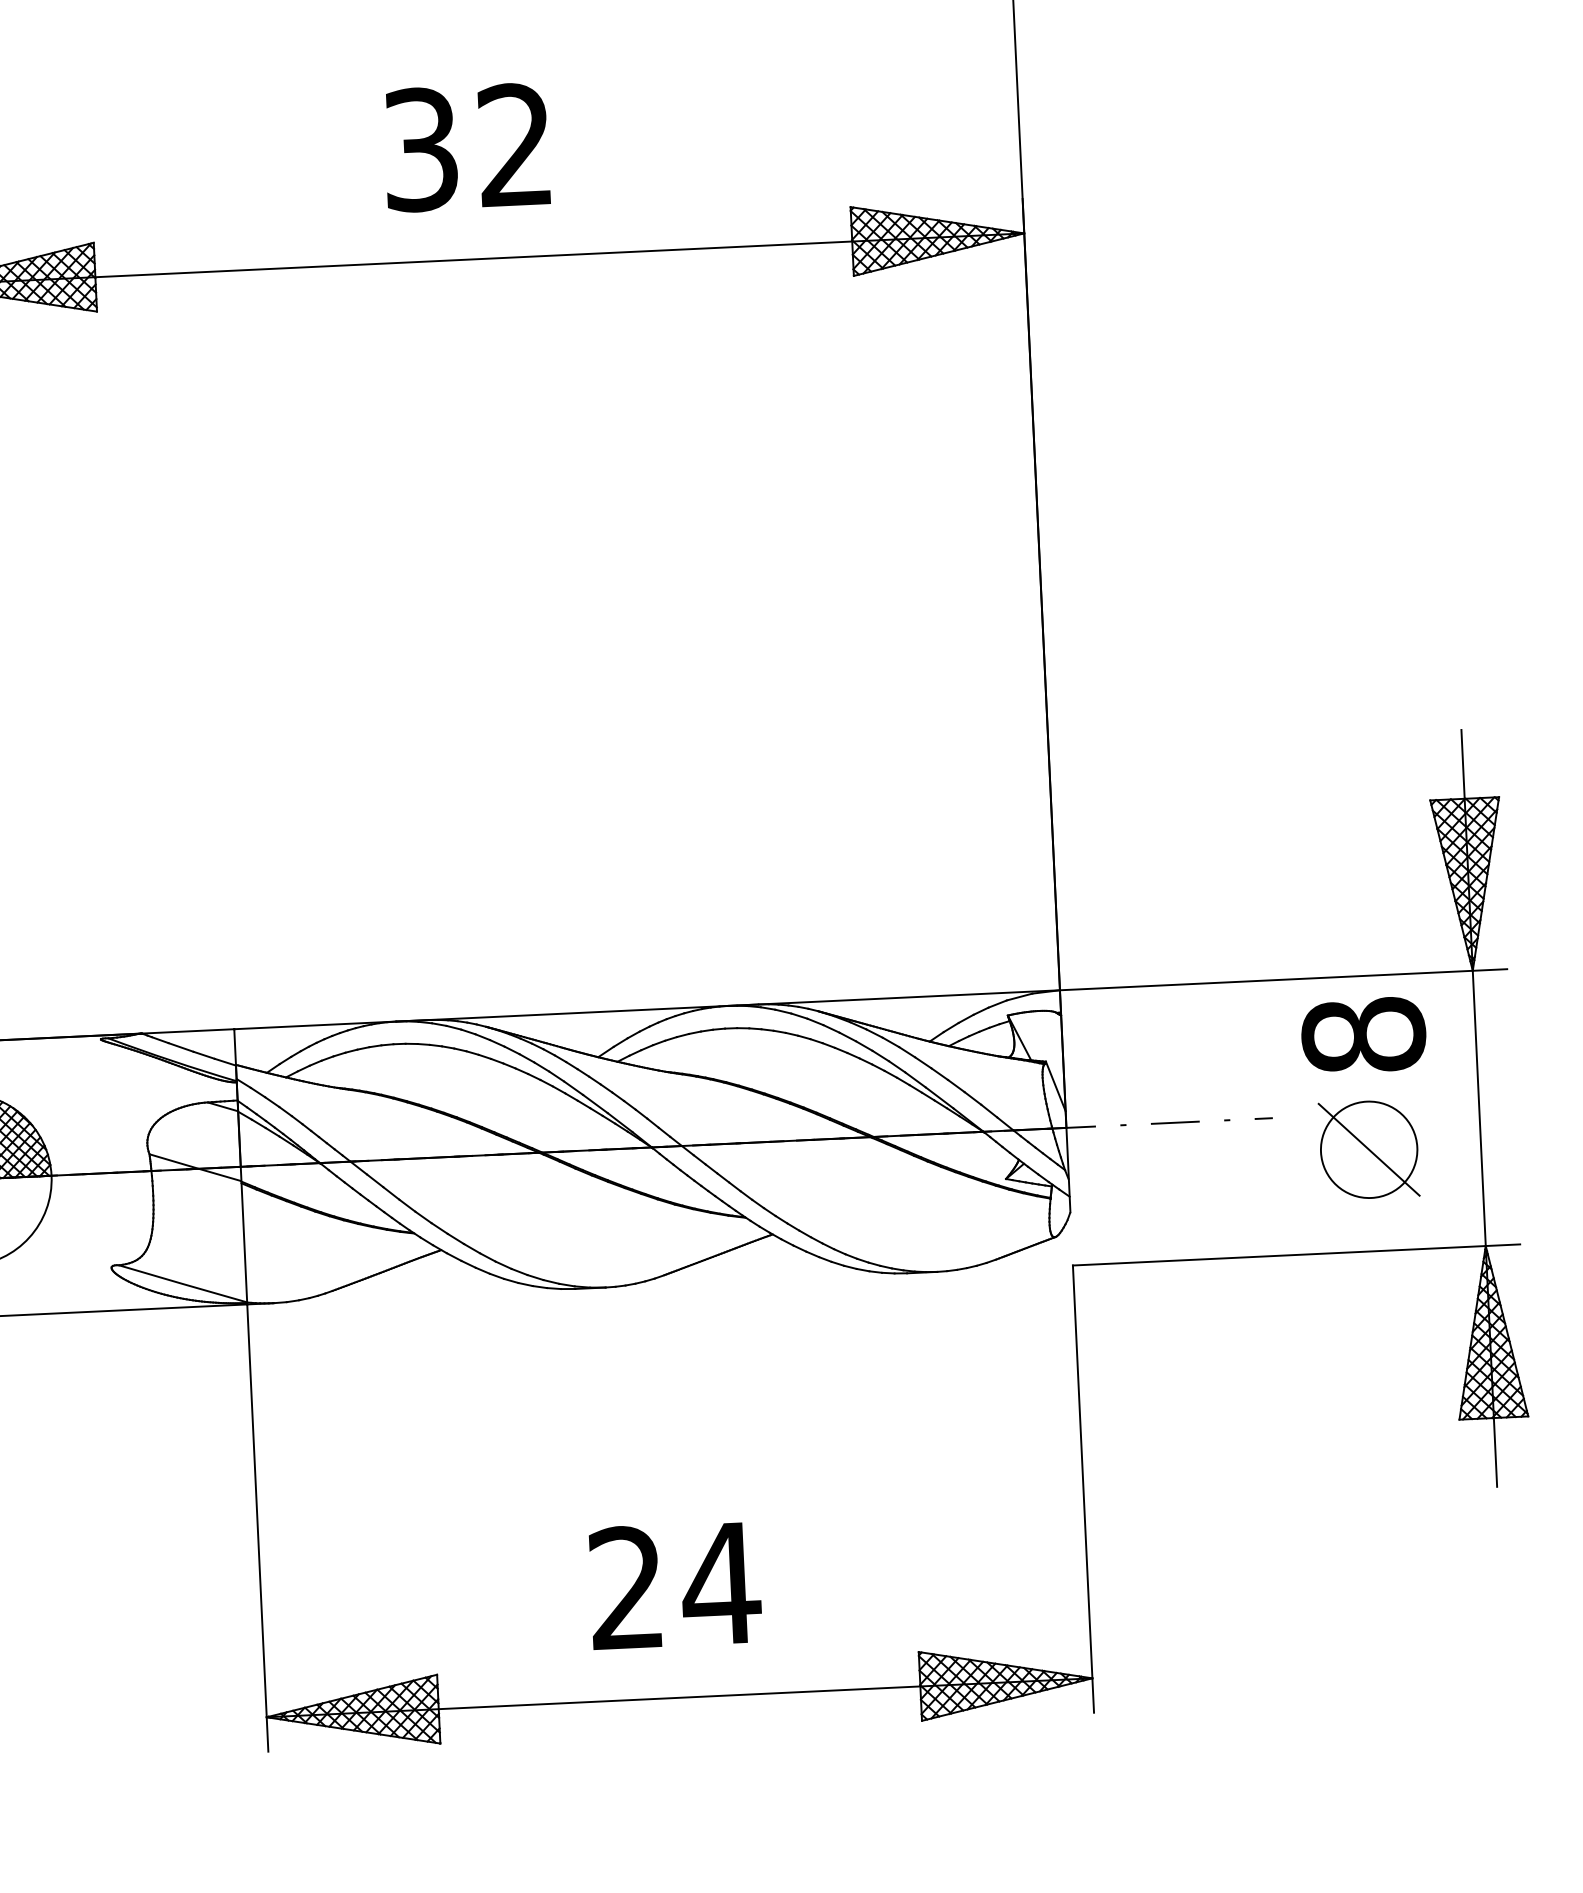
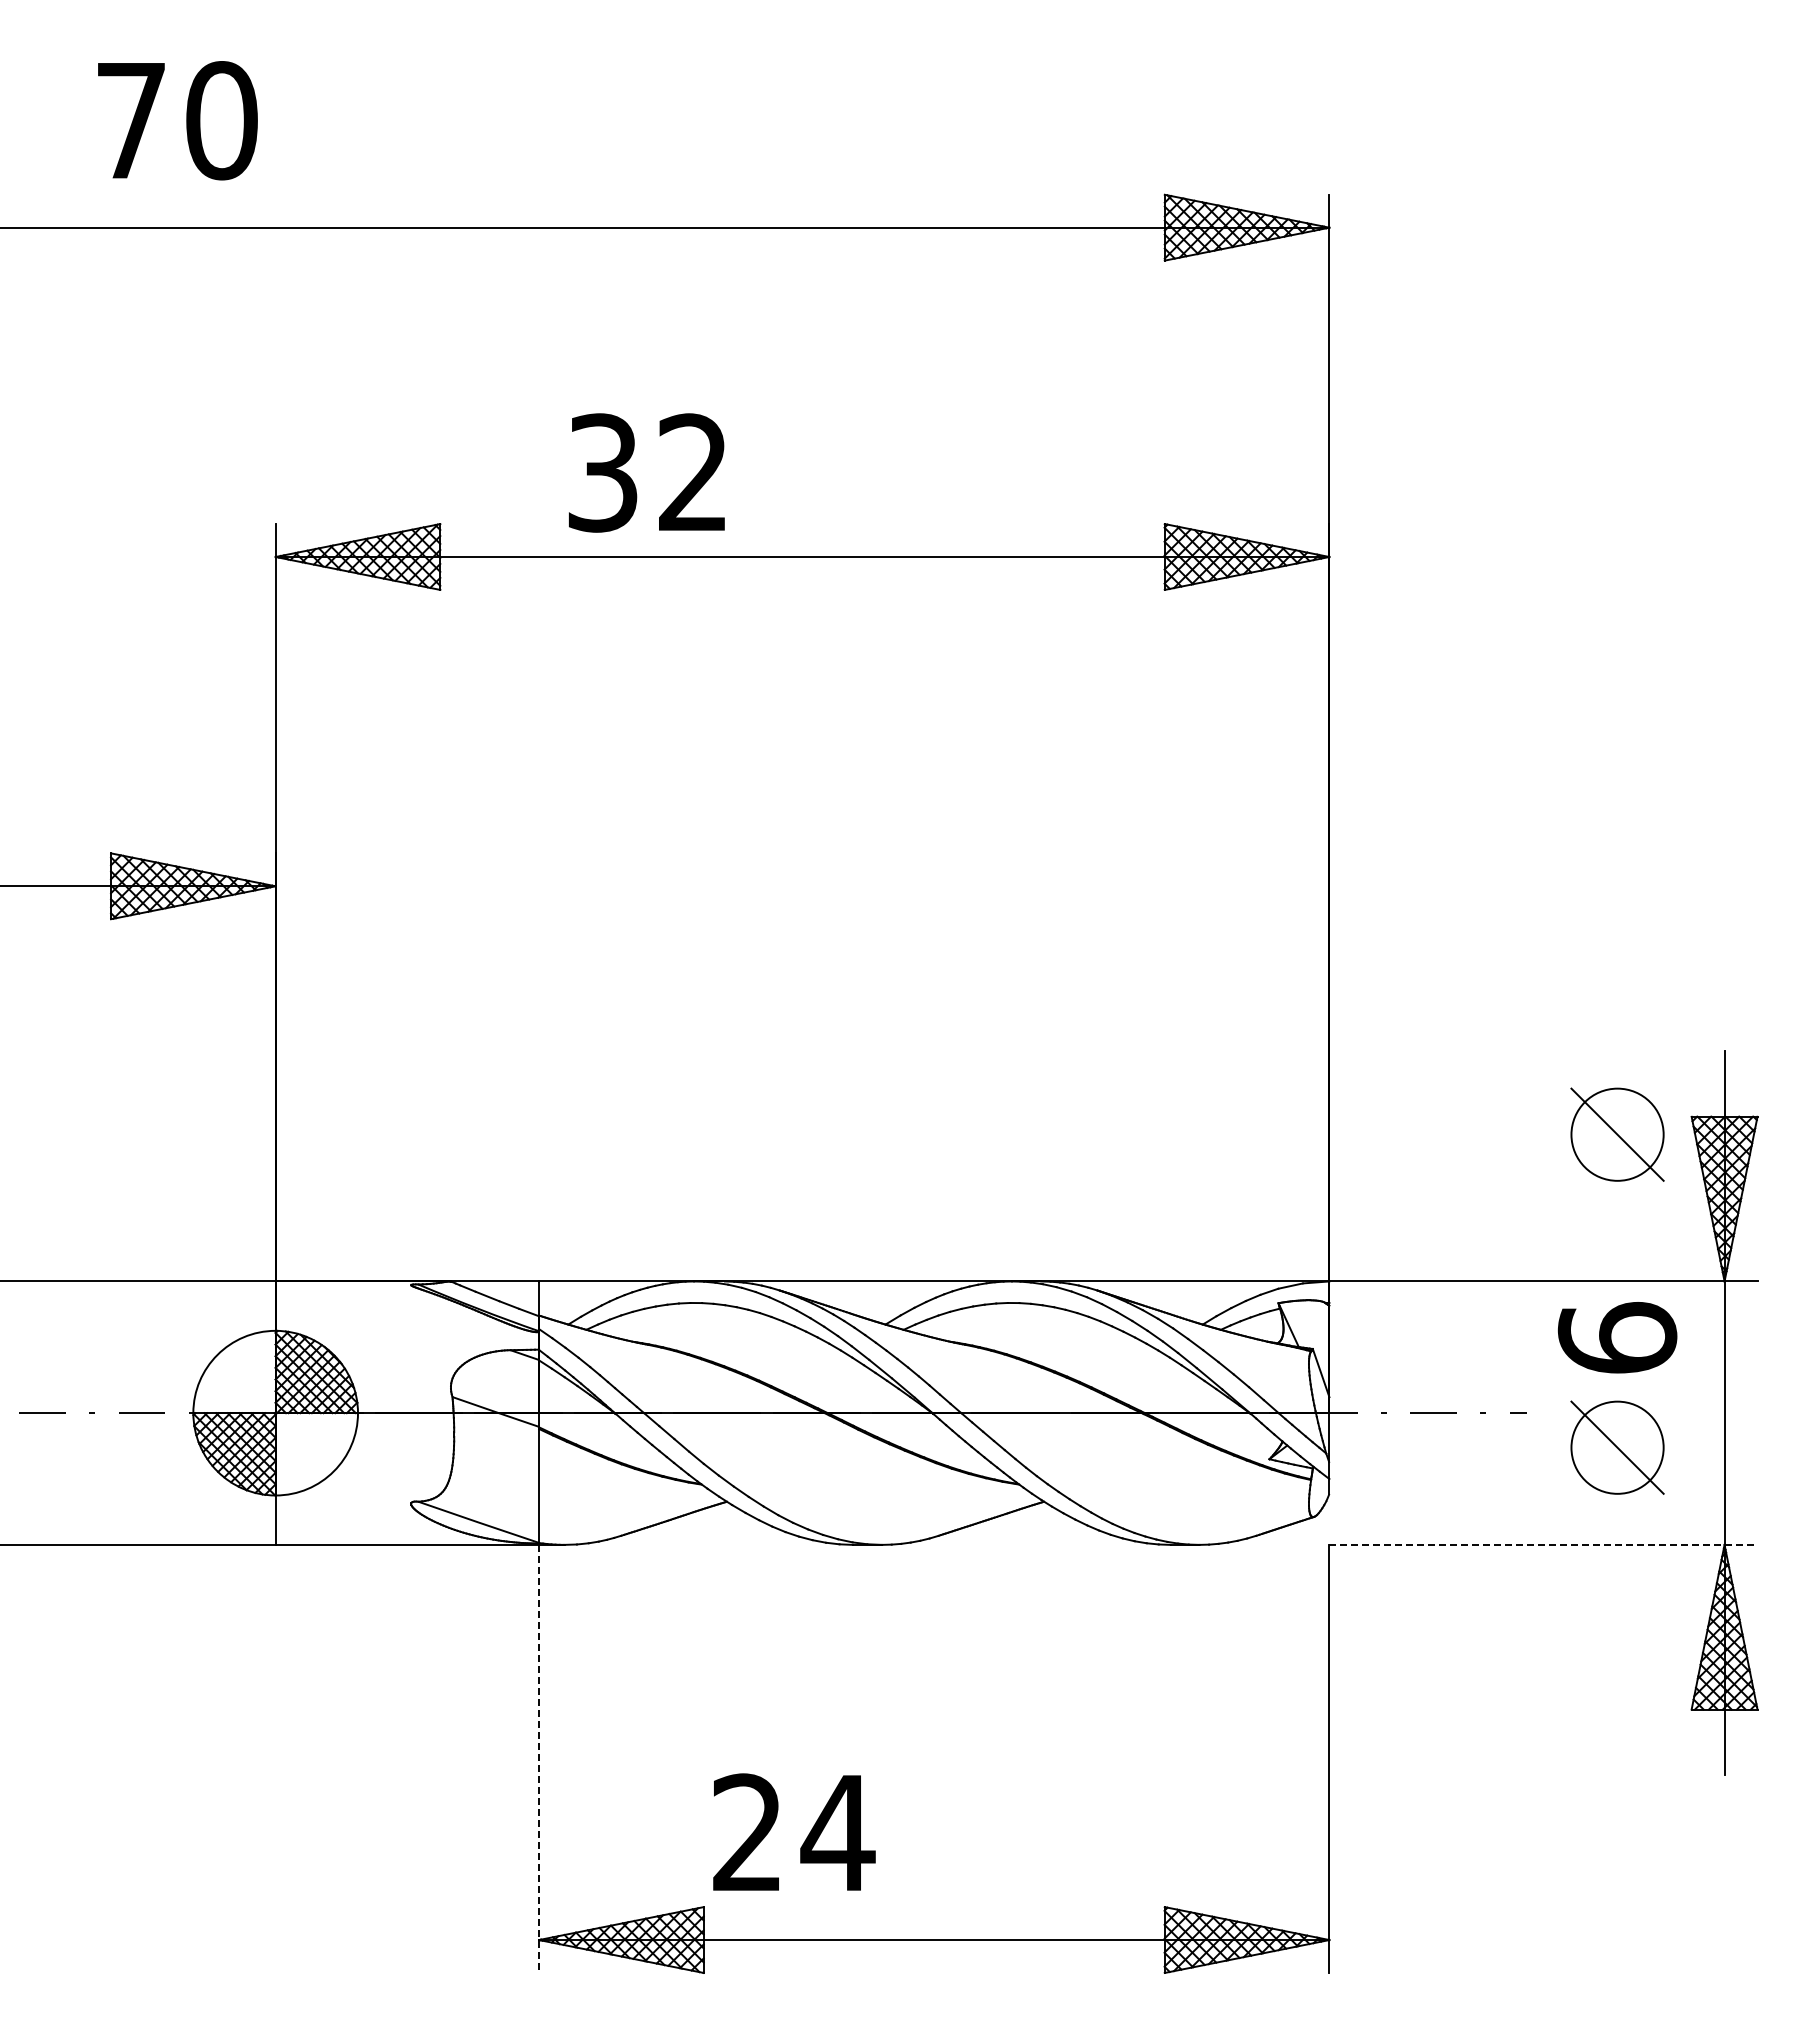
text: (466, 147) -> (646, 472), moved
part: (1353, 822) -> (1617, 1134), added
text: (1363, 1034) -> (1617, 1337), 8 -> 6
line: (1296, 1254) -> (1543, 1544), solid -> dashed
line: (258, 1528) -> (539, 1759), solid -> dashed
text: (675, 1584) -> (794, 1831), moved

